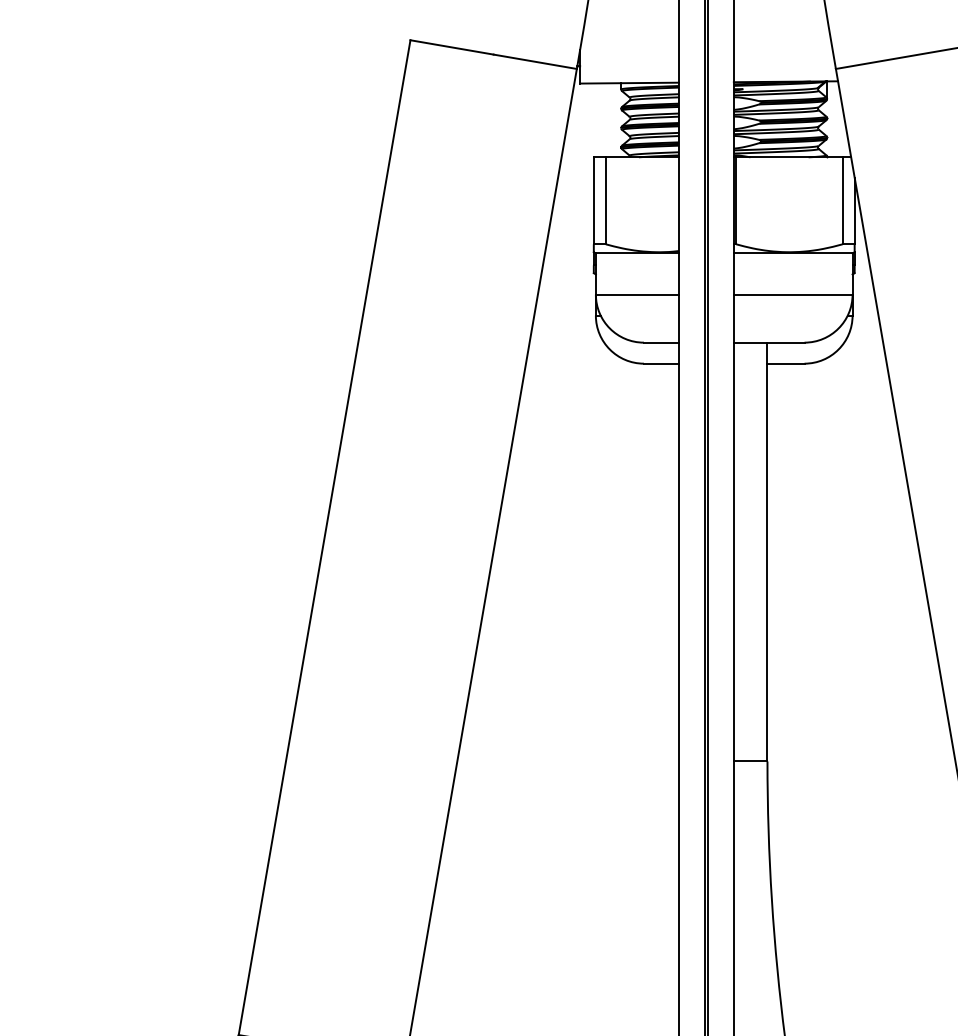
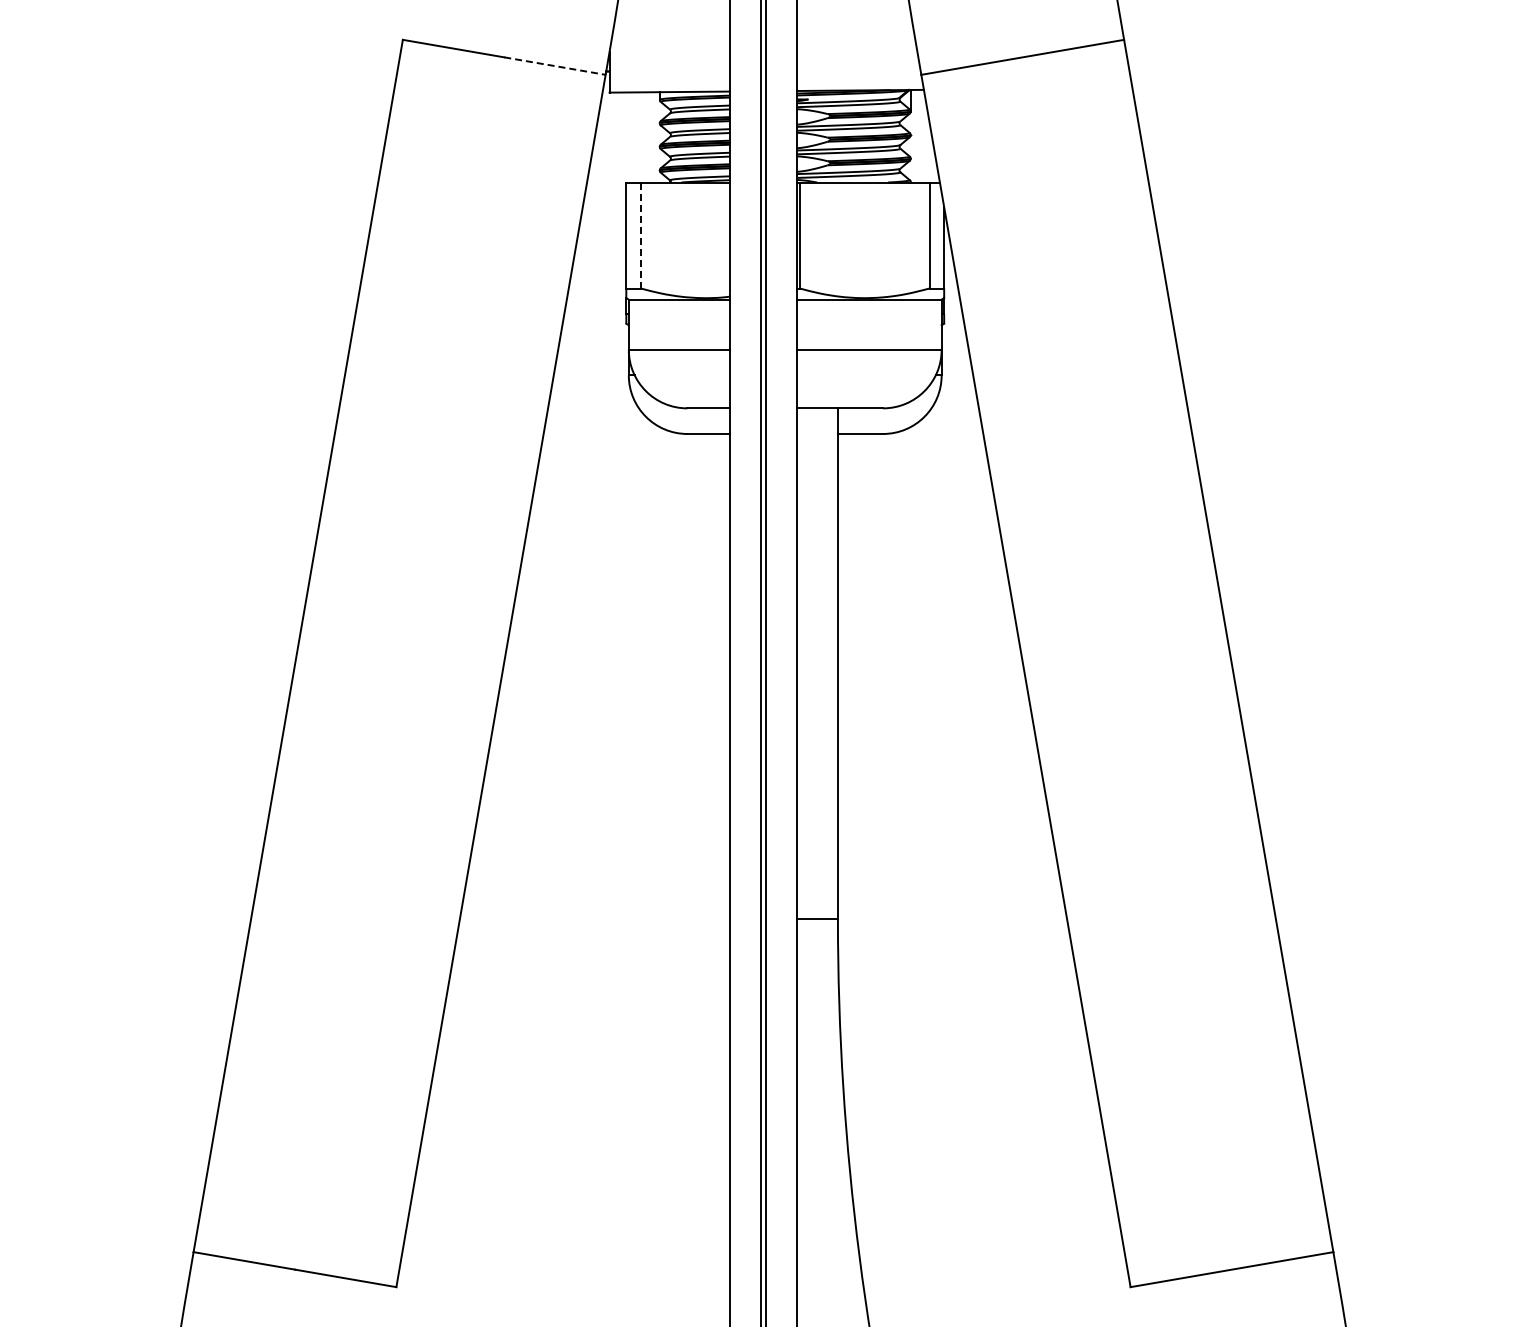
line: (535, 62) -> (555, 66), solid -> dashed
line: (605, 200) -> (640, 235), solid -> dashed

